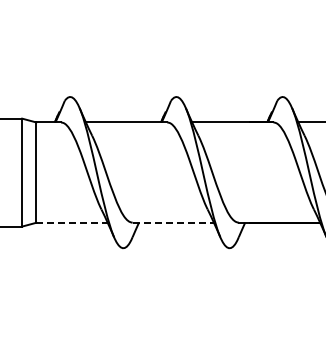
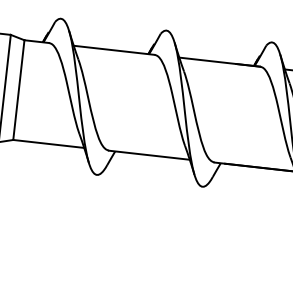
line: (71, 222) -> (48, 143), dashed -> solid
line: (173, 222) -> (149, 154), dashed -> solid

